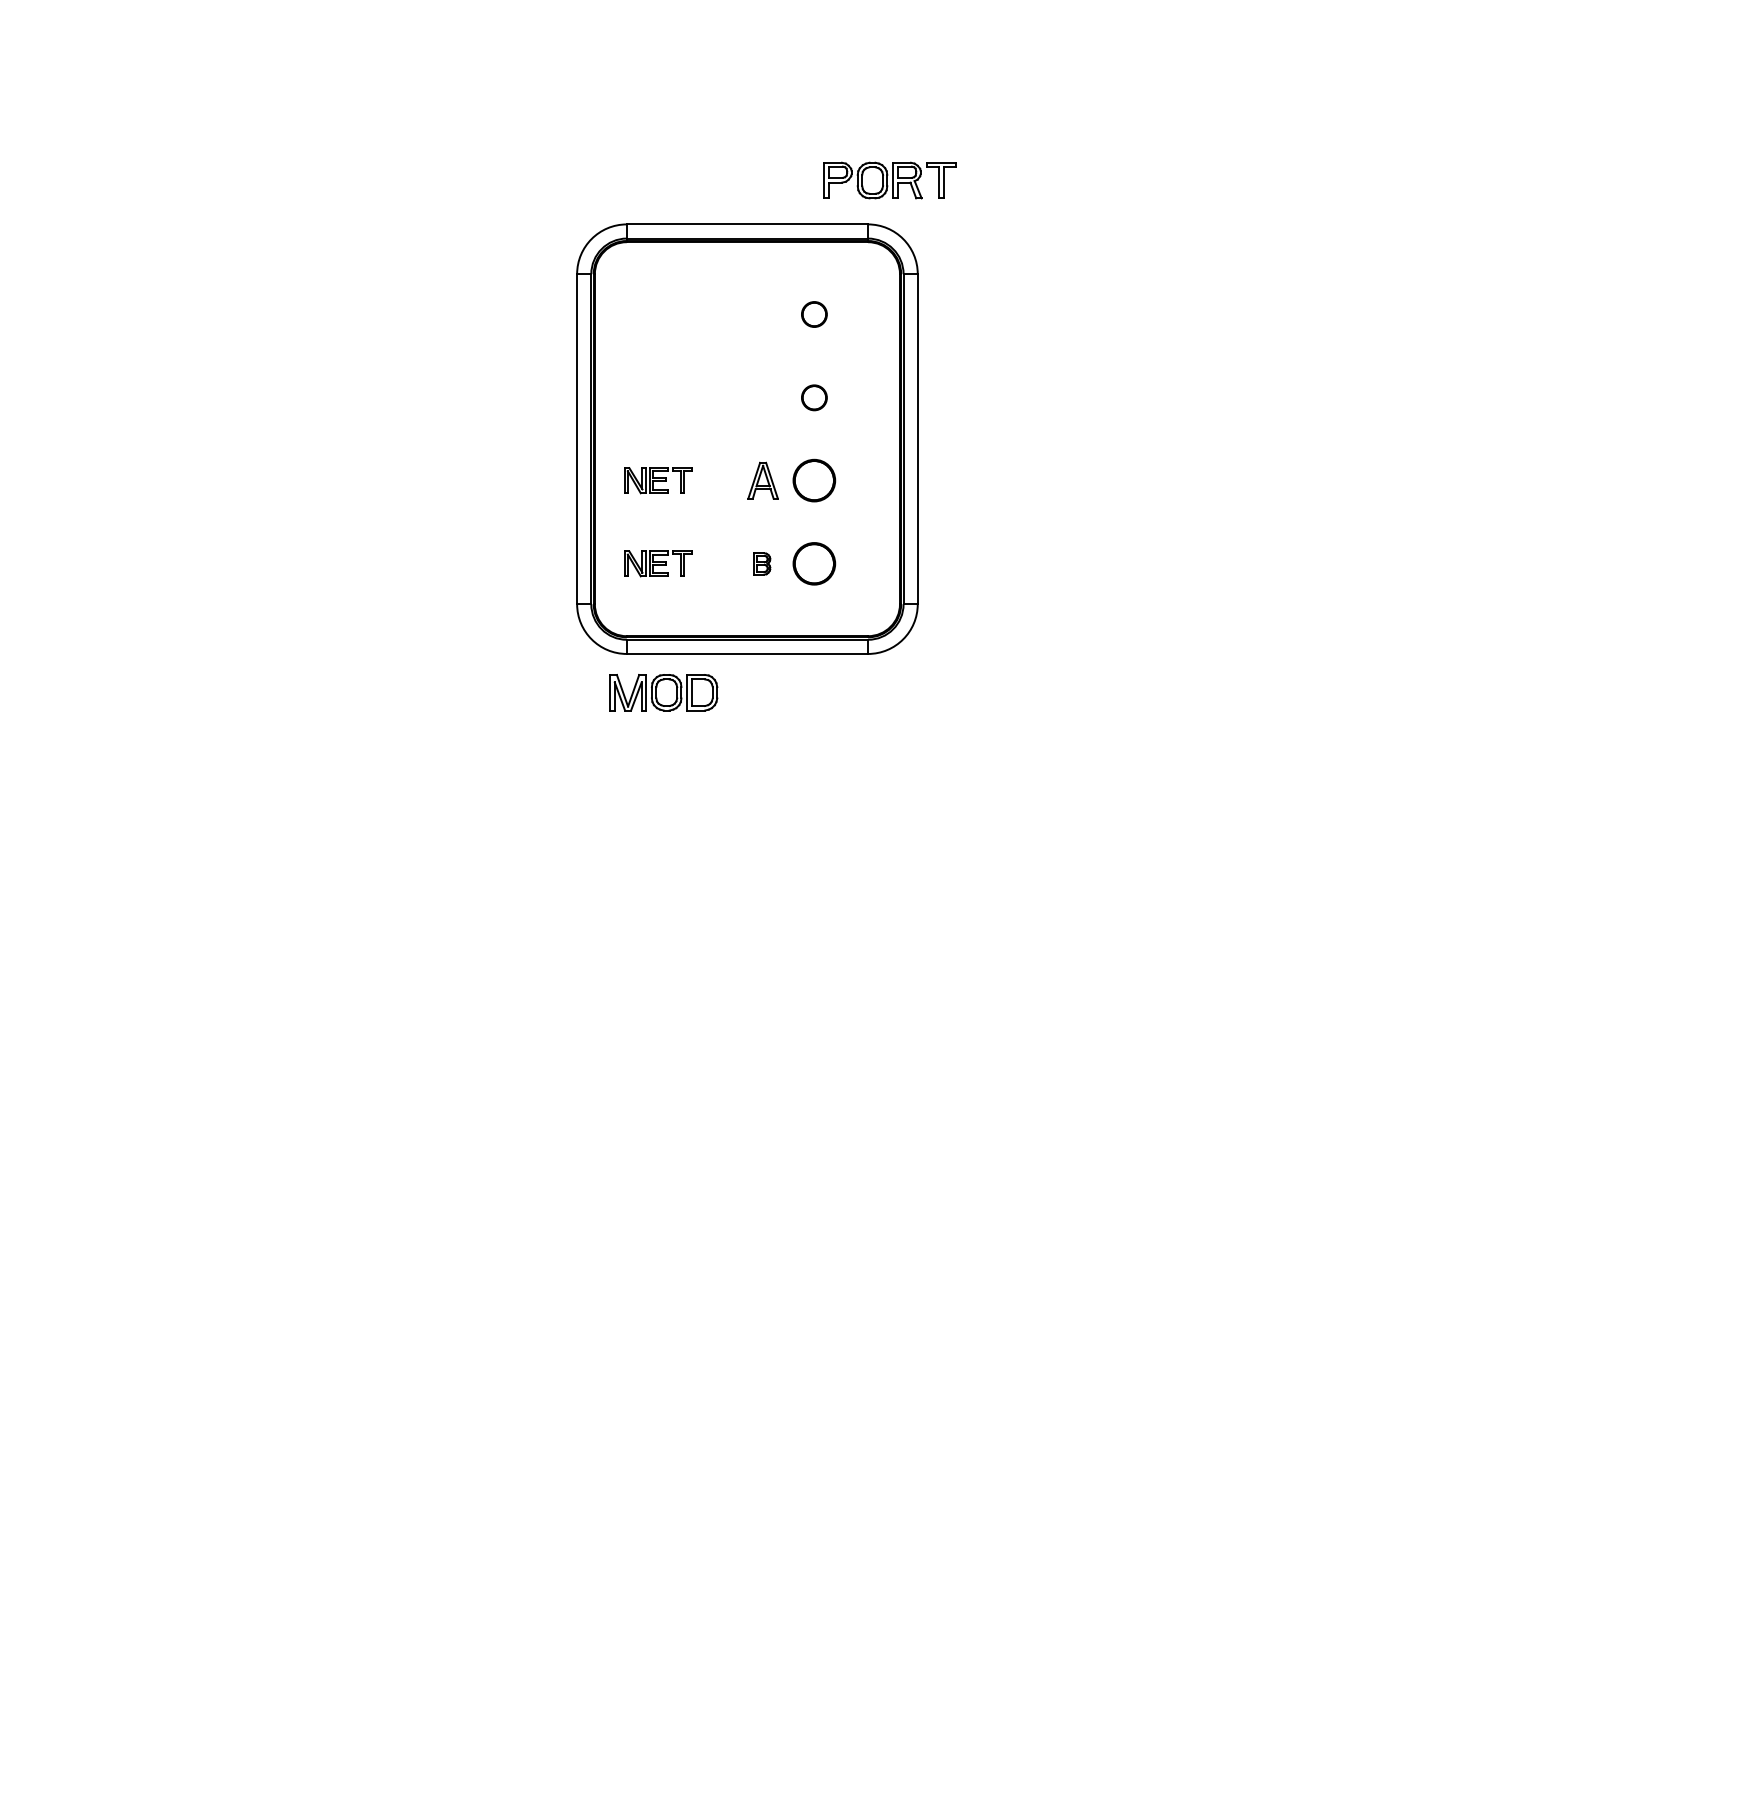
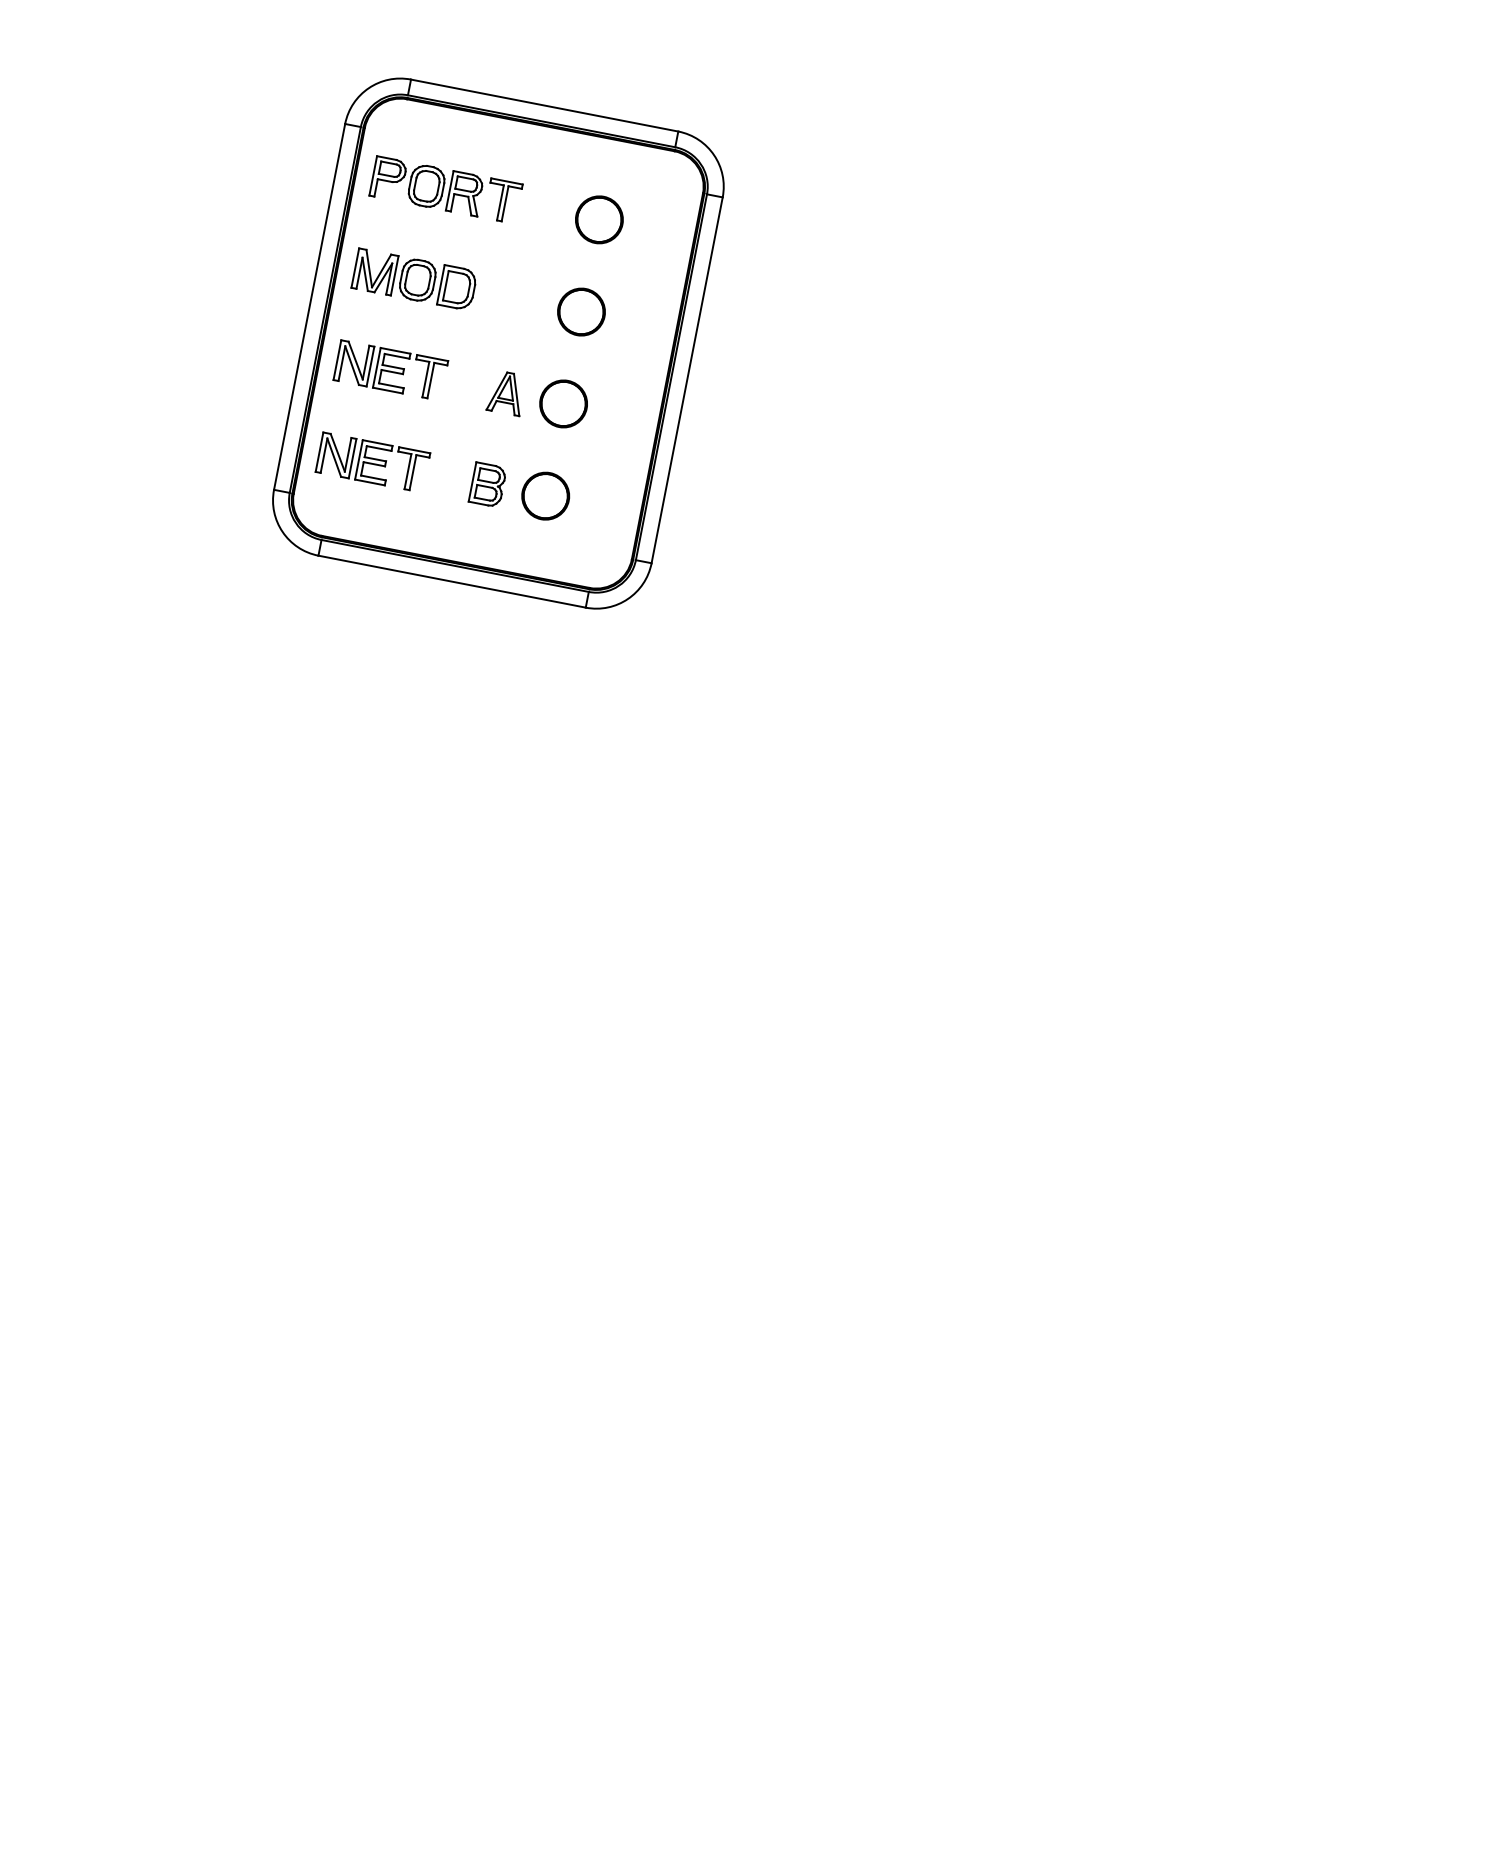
part: (889, 180) -> (445, 189), moved
part: (814, 314) -> (599, 219), size x1.67
part: (814, 397) -> (581, 311), size x1.67
part: (658, 480) -> (390, 370), size x1.43
part: (658, 563) -> (373, 462), size x1.43
part: (761, 563) -> (487, 484), size x1.67
part: (663, 692) -> (414, 279), moved

